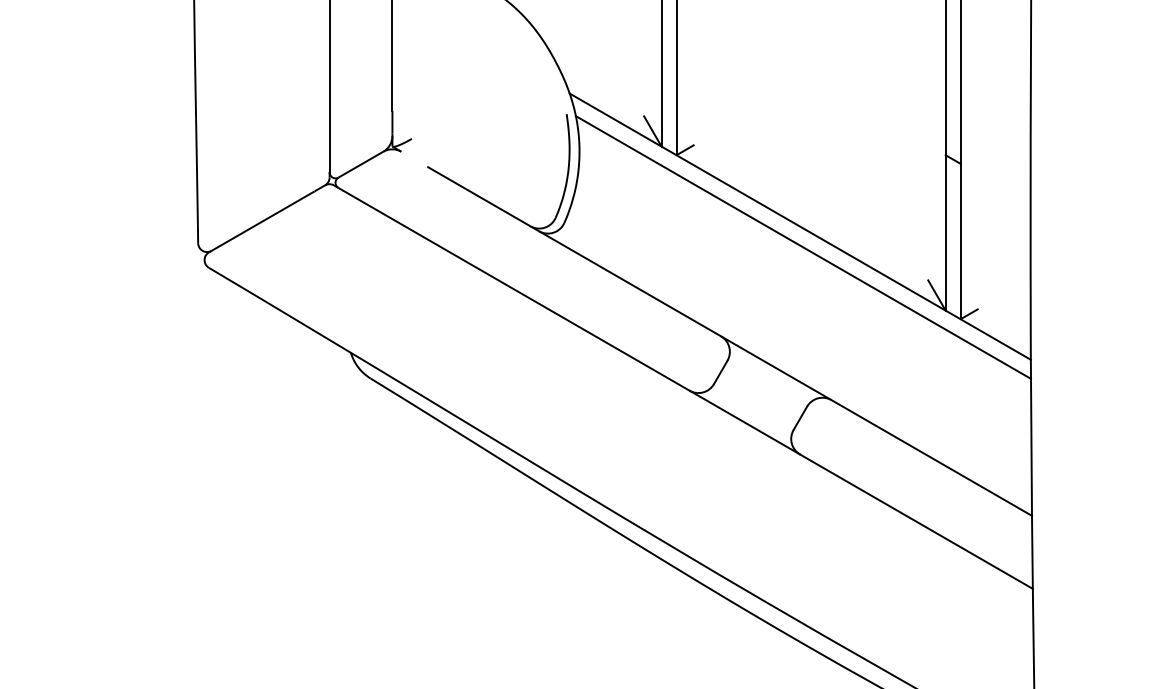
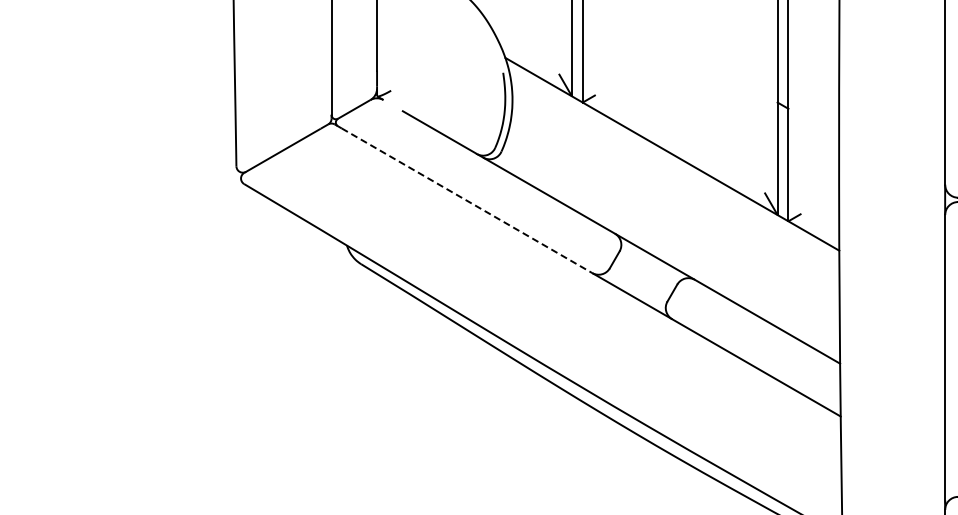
line: (803, 247) -> (674, 169), removed
line: (515, 290) -> (466, 200), solid -> dashed

